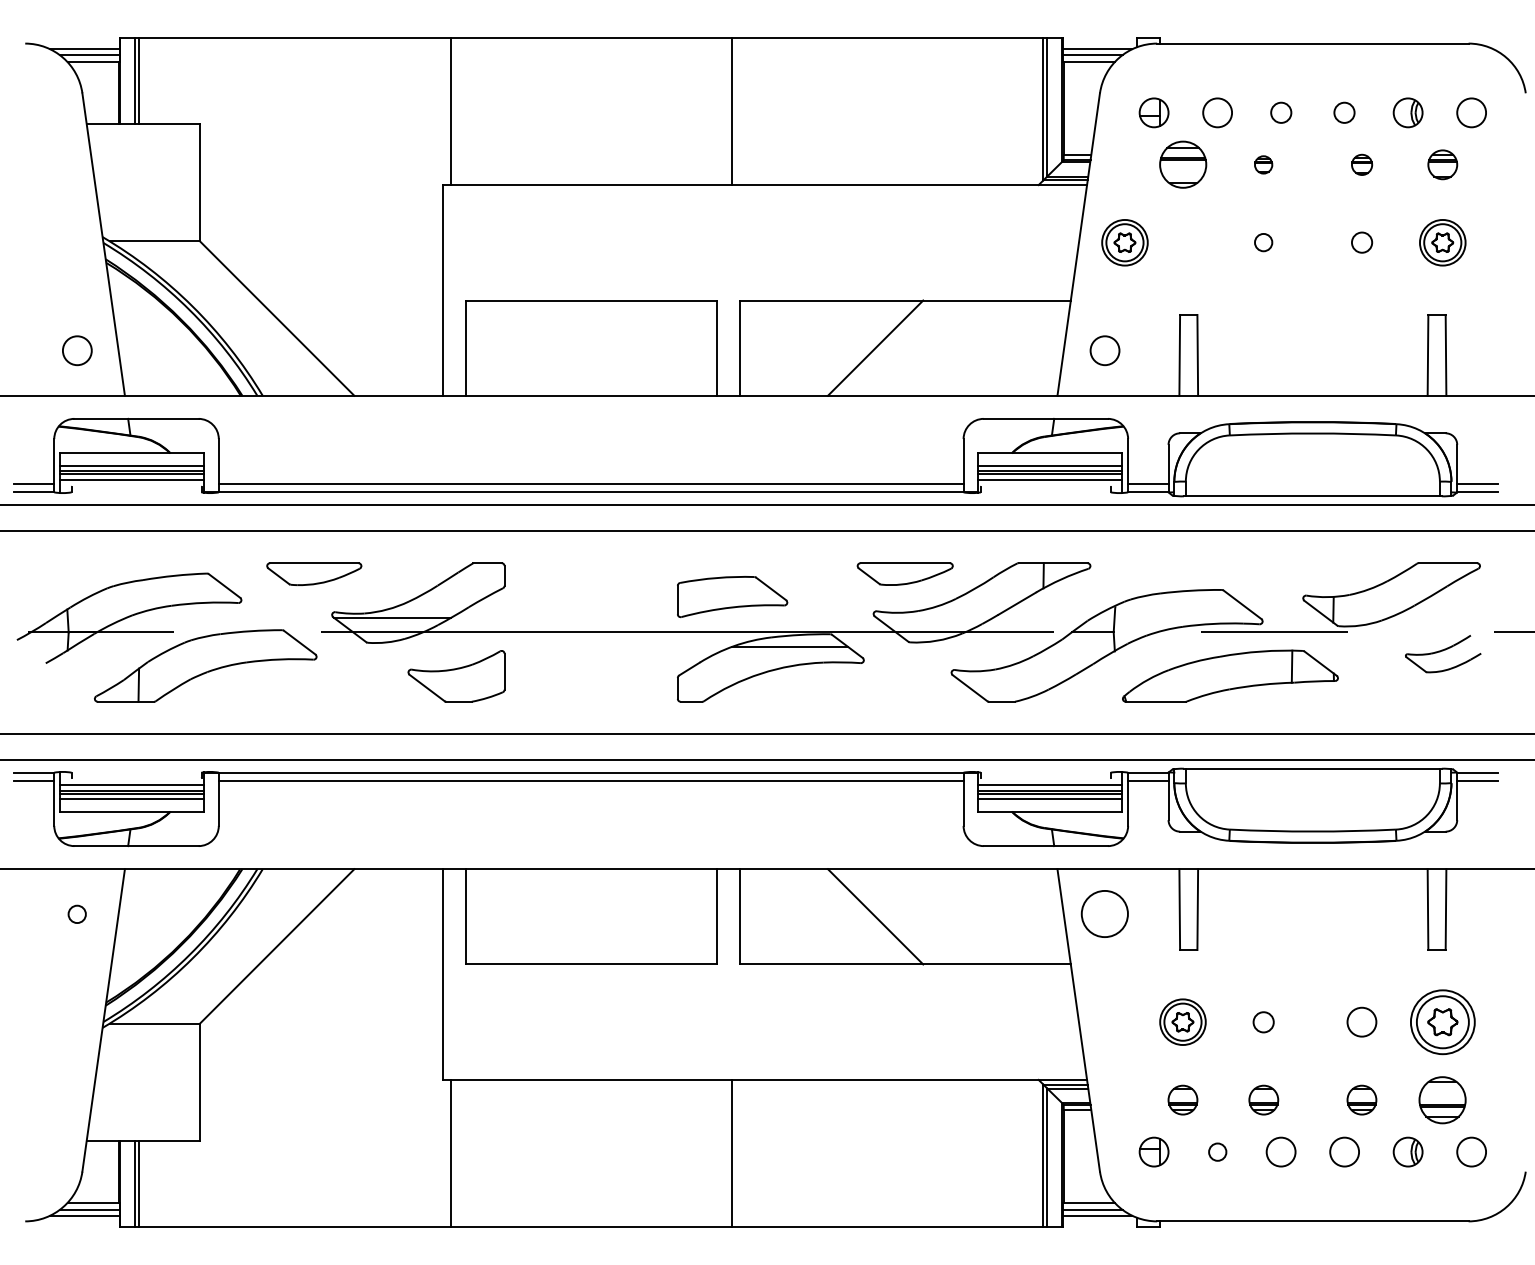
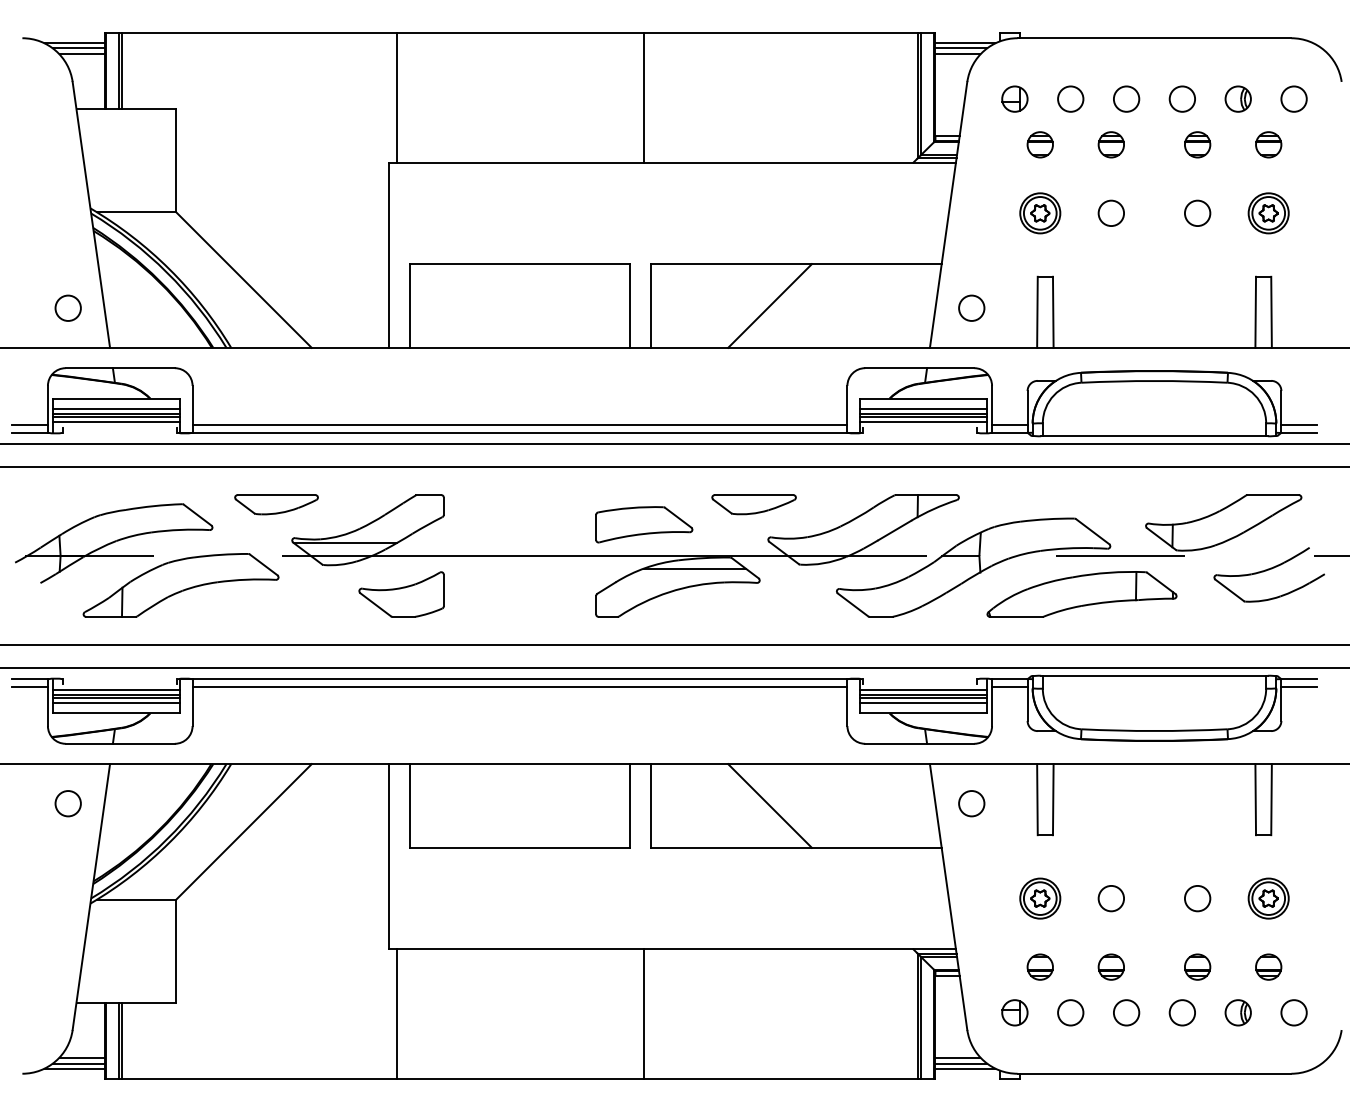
circle: (1281, 112) -> (1126, 98), size x1.43
circle: (1343, 112) -> (1181, 98), size x1.43
part: (1182, 164) -> (1039, 144), size x0.62
part: (1262, 164) -> (1110, 144), size x1.67
part: (1361, 164) -> (1197, 144), size x1.43
circle: (1262, 241) -> (1110, 212), size x1.67
circle: (1361, 241) -> (1197, 212), size x1.43
part: (1125, 242) -> (1040, 213), moved
part: (904, 573) -> (753, 504), moved
part: (1442, 653) -> (1268, 574), size x1.67
circle: (76, 914) -> (67, 803), size x1.67
circle: (1104, 914) -> (971, 803), size x0.62
circle: (1262, 1022) -> (1110, 898), size x1.43
part: (1442, 1022) -> (1268, 898), size x0.71
part: (1442, 1099) -> (1268, 966), size x0.62
circle: (1217, 1151) -> (1070, 1012), size x1.67

